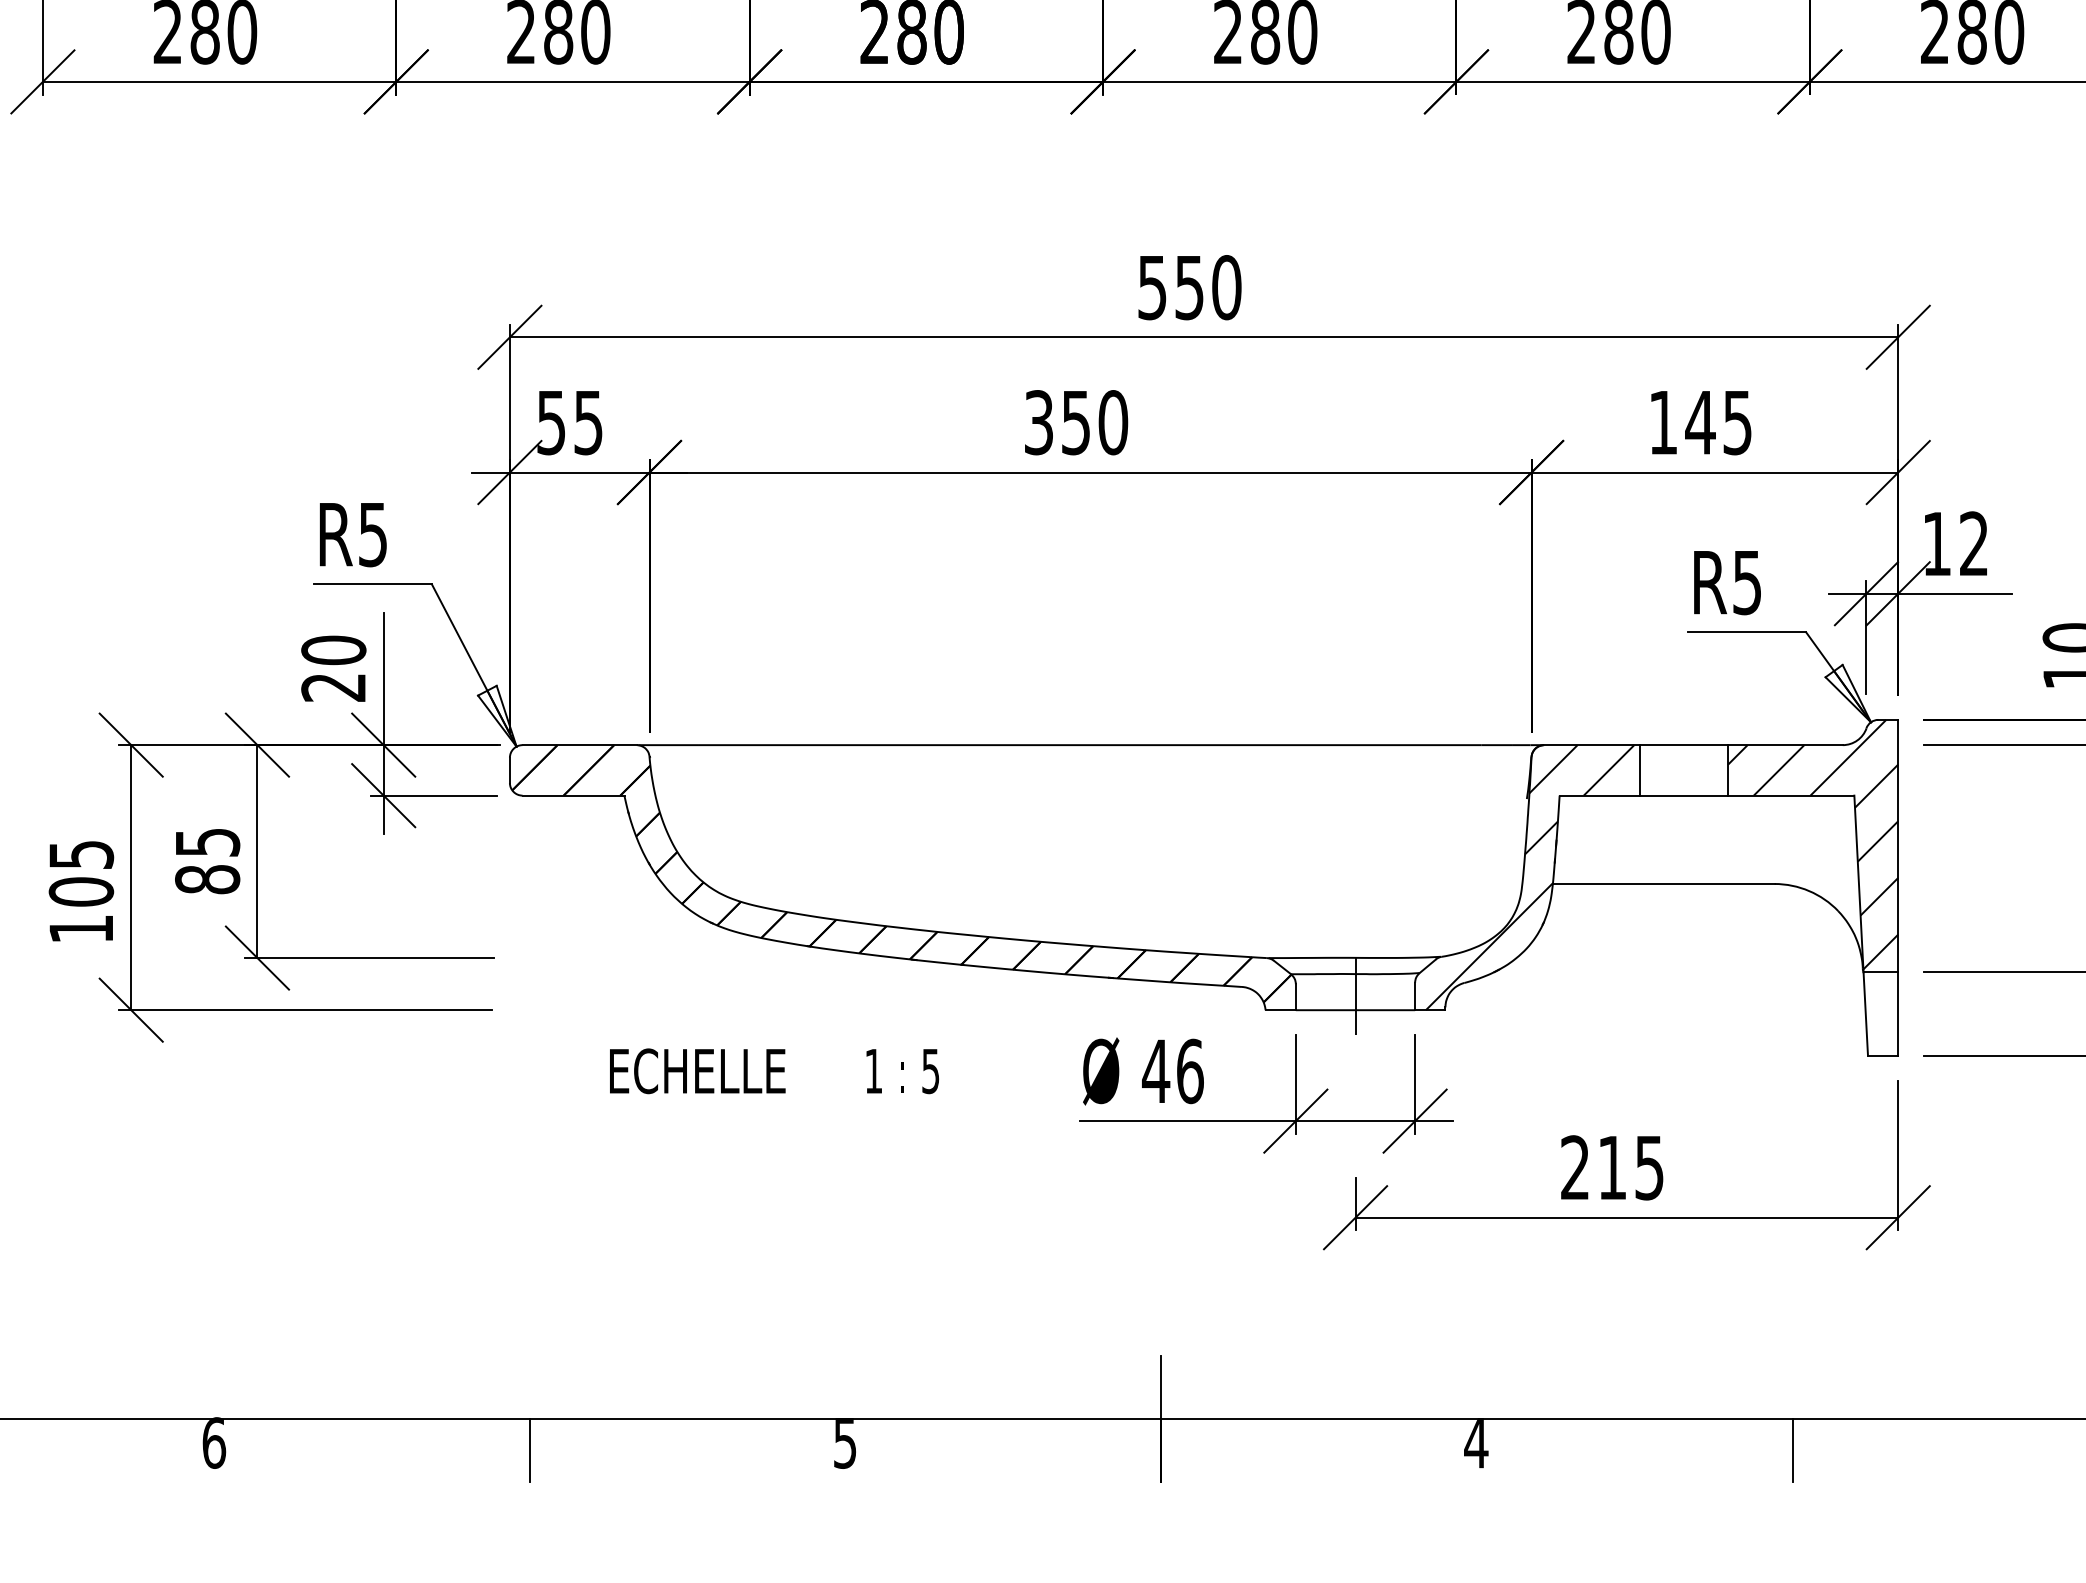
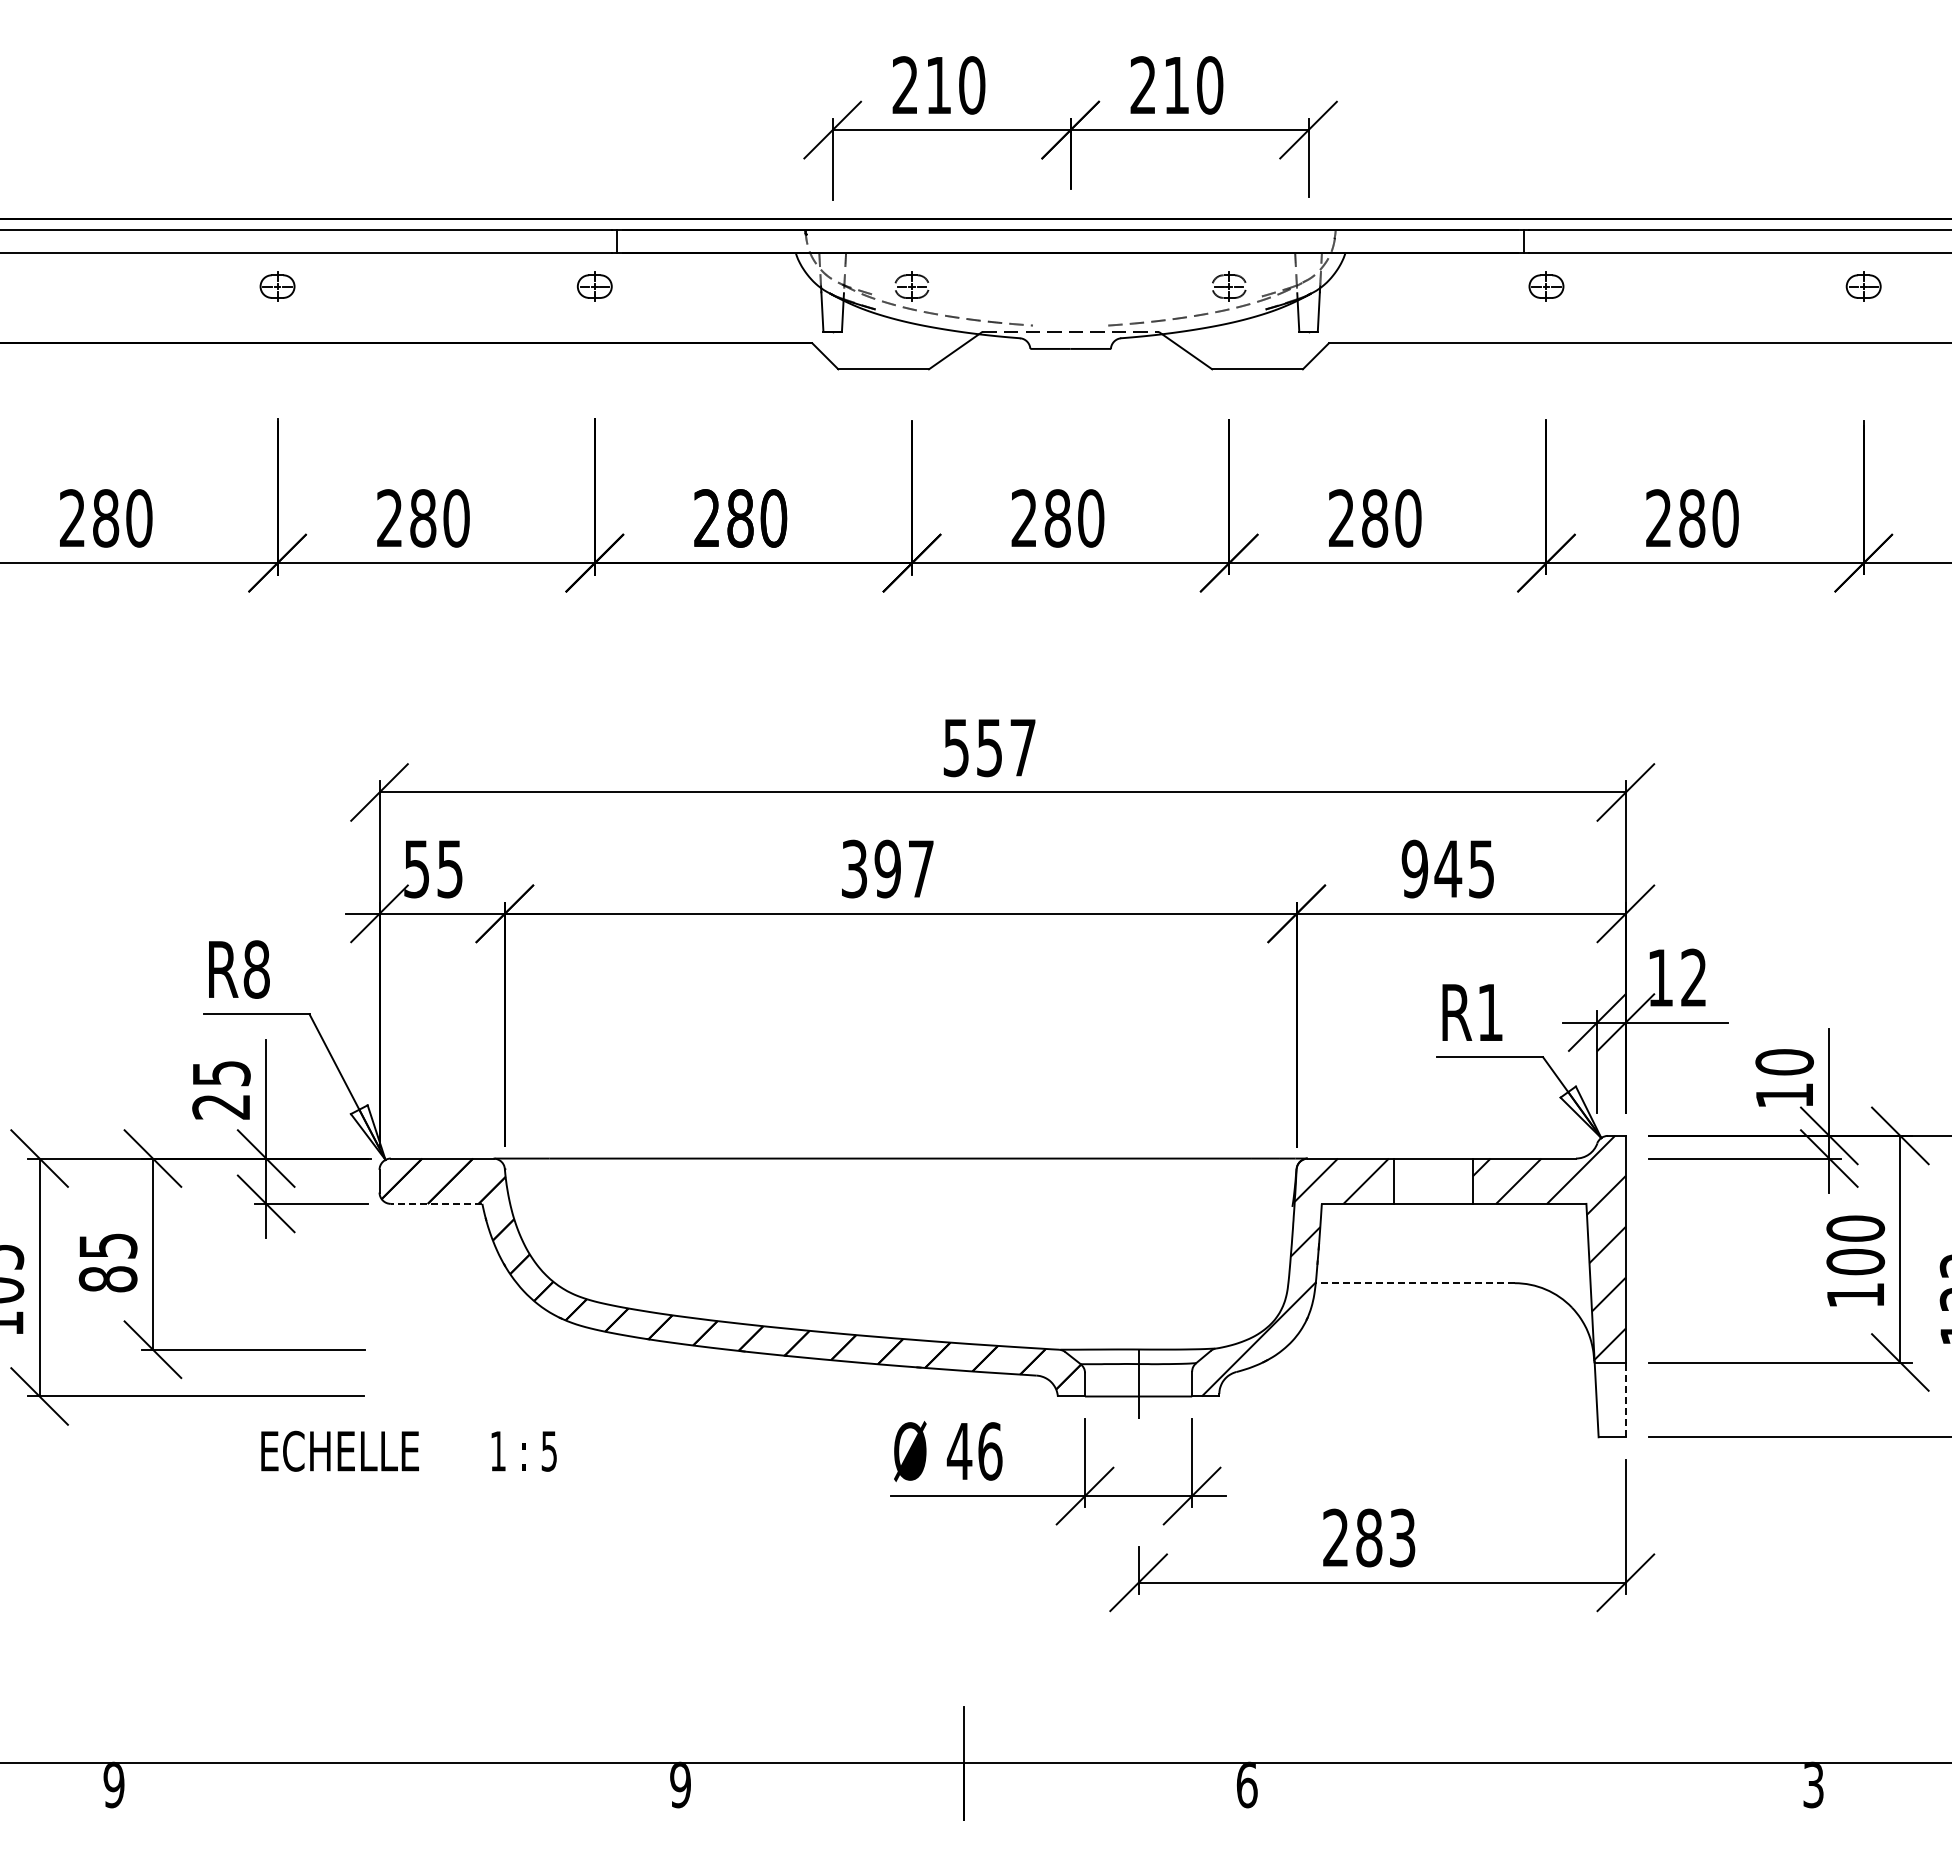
text: (1227, 287) -> (1023, 747), 550 -> 557
text: (1094, 422) -> (904, 868), 350 -> 397
text: (1662, 422) -> (1414, 868), 145 -> 945
text: (372, 534) -> (256, 969), R5 -> R8
text: (1746, 582) -> (1489, 1012), R5 -> R1
text: (333, 650) -> (221, 1073), 20 -> 25
line: (573, 795) -> (436, 1203), solid -> dashed
line: (1663, 884) -> (1415, 1283), solid -> dashed
line: (1897, 1013) -> (1625, 1399), solid -> dashed
text: (773, 1070) -> (408, 1450), moved
text: (1630, 1167) -> (1385, 1537), 215 -> 283
text: (213, 1442) -> (113, 1784), 6 -> 9
text: (845, 1442) -> (680, 1784), 5 -> 9
text: (1476, 1442) -> (1247, 1784), 4 -> 6
line: (529, 1450) -> (397, 1791), removed
line: (1792, 1450) -> (1530, 1791), removed

